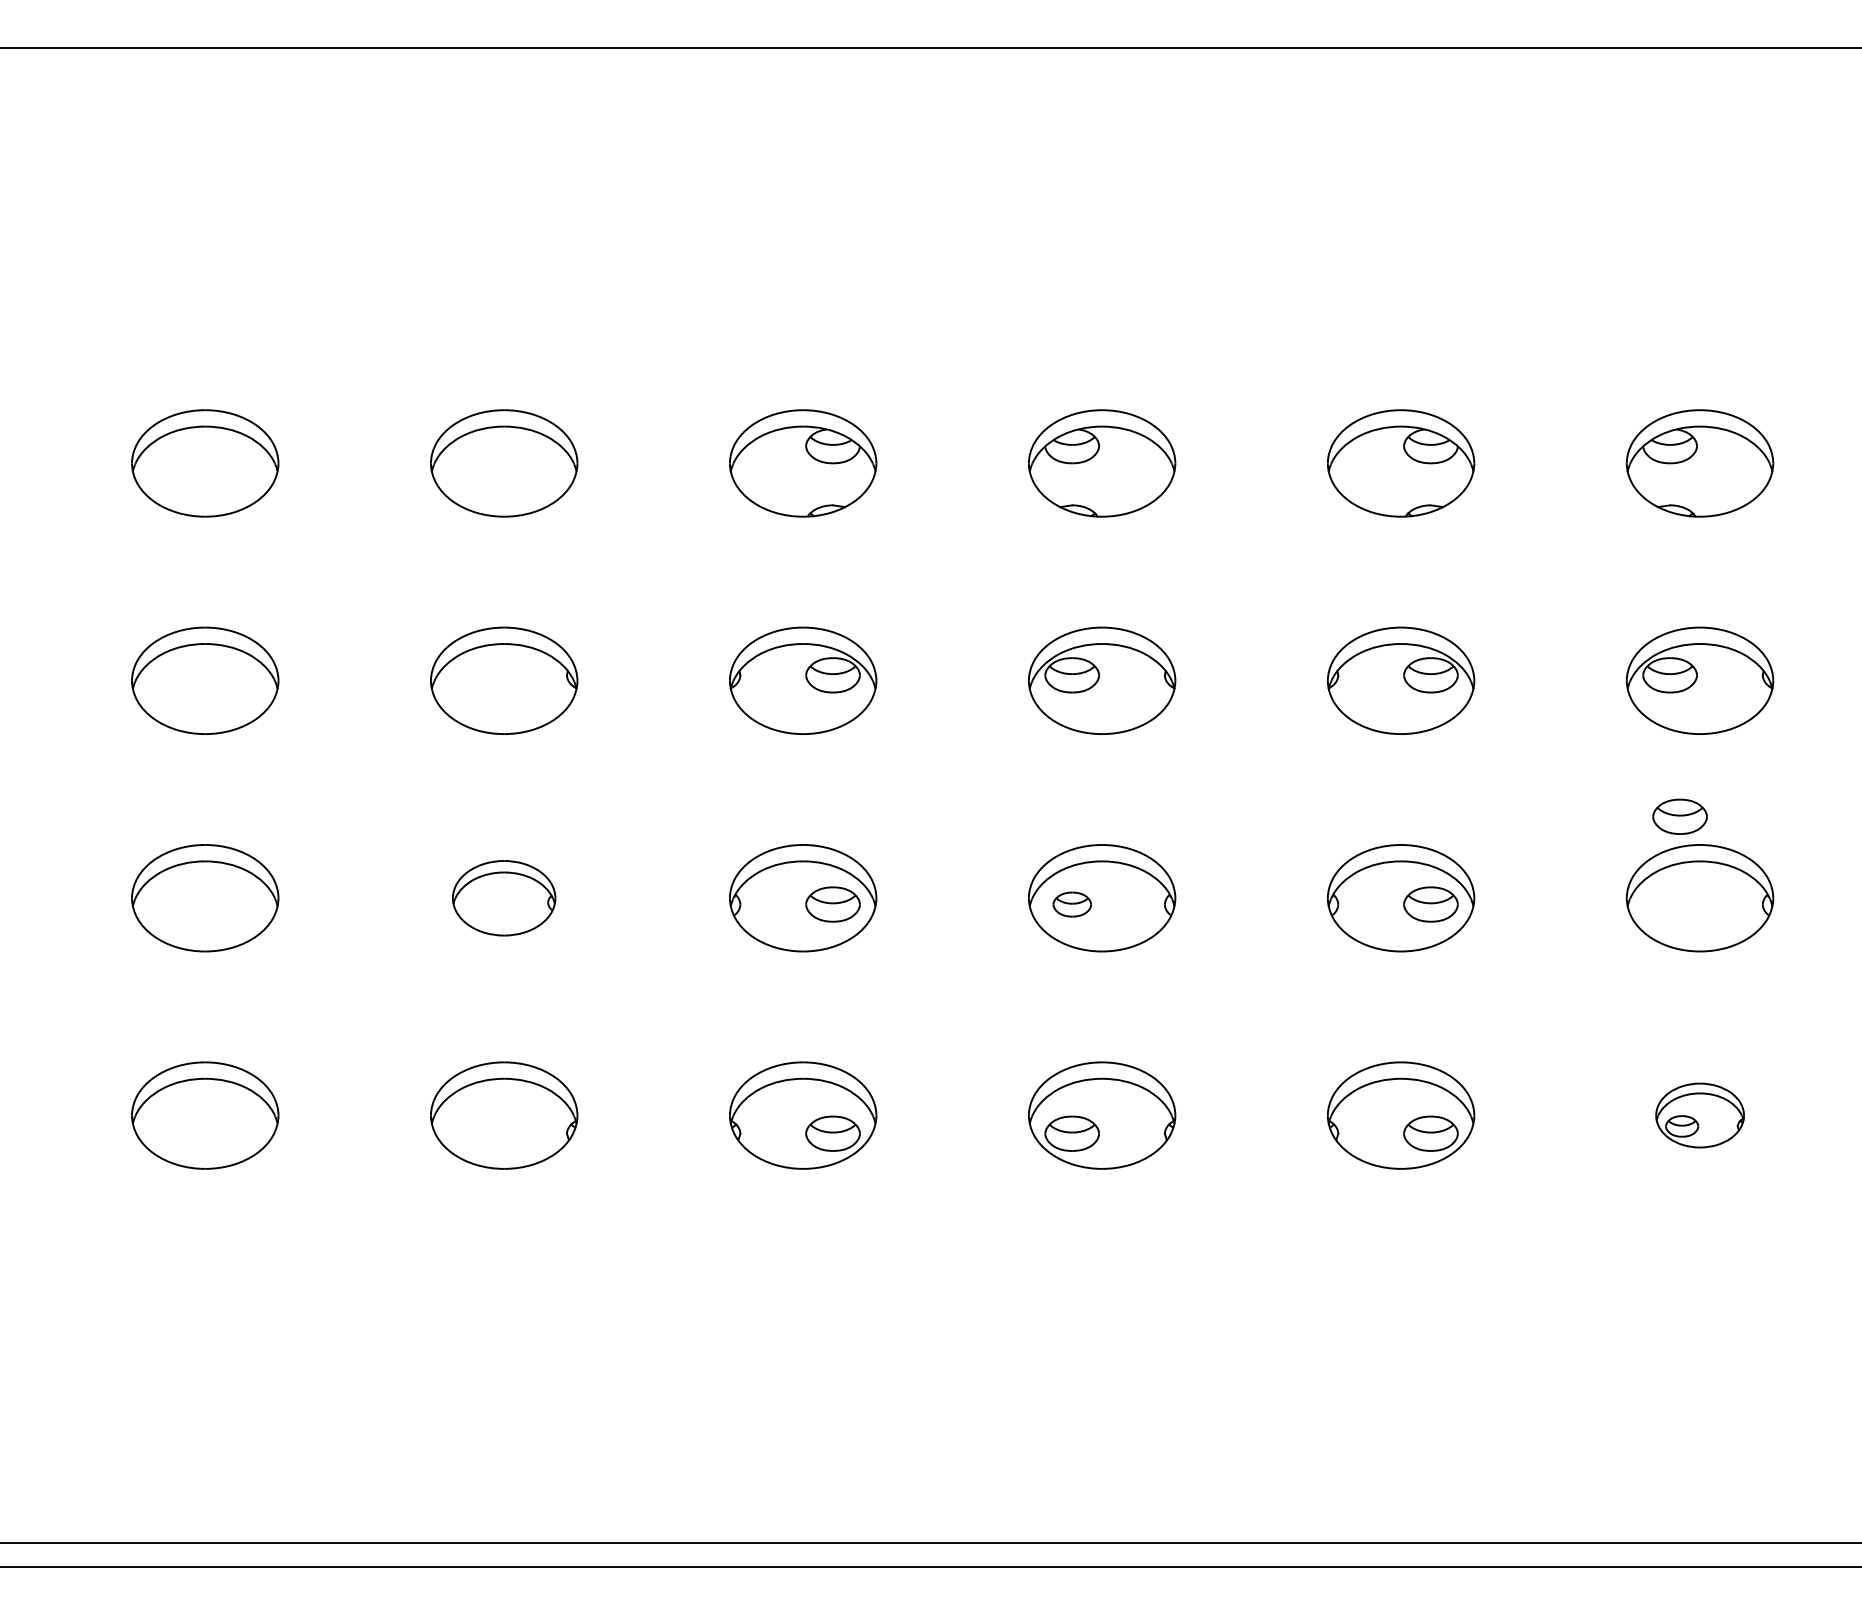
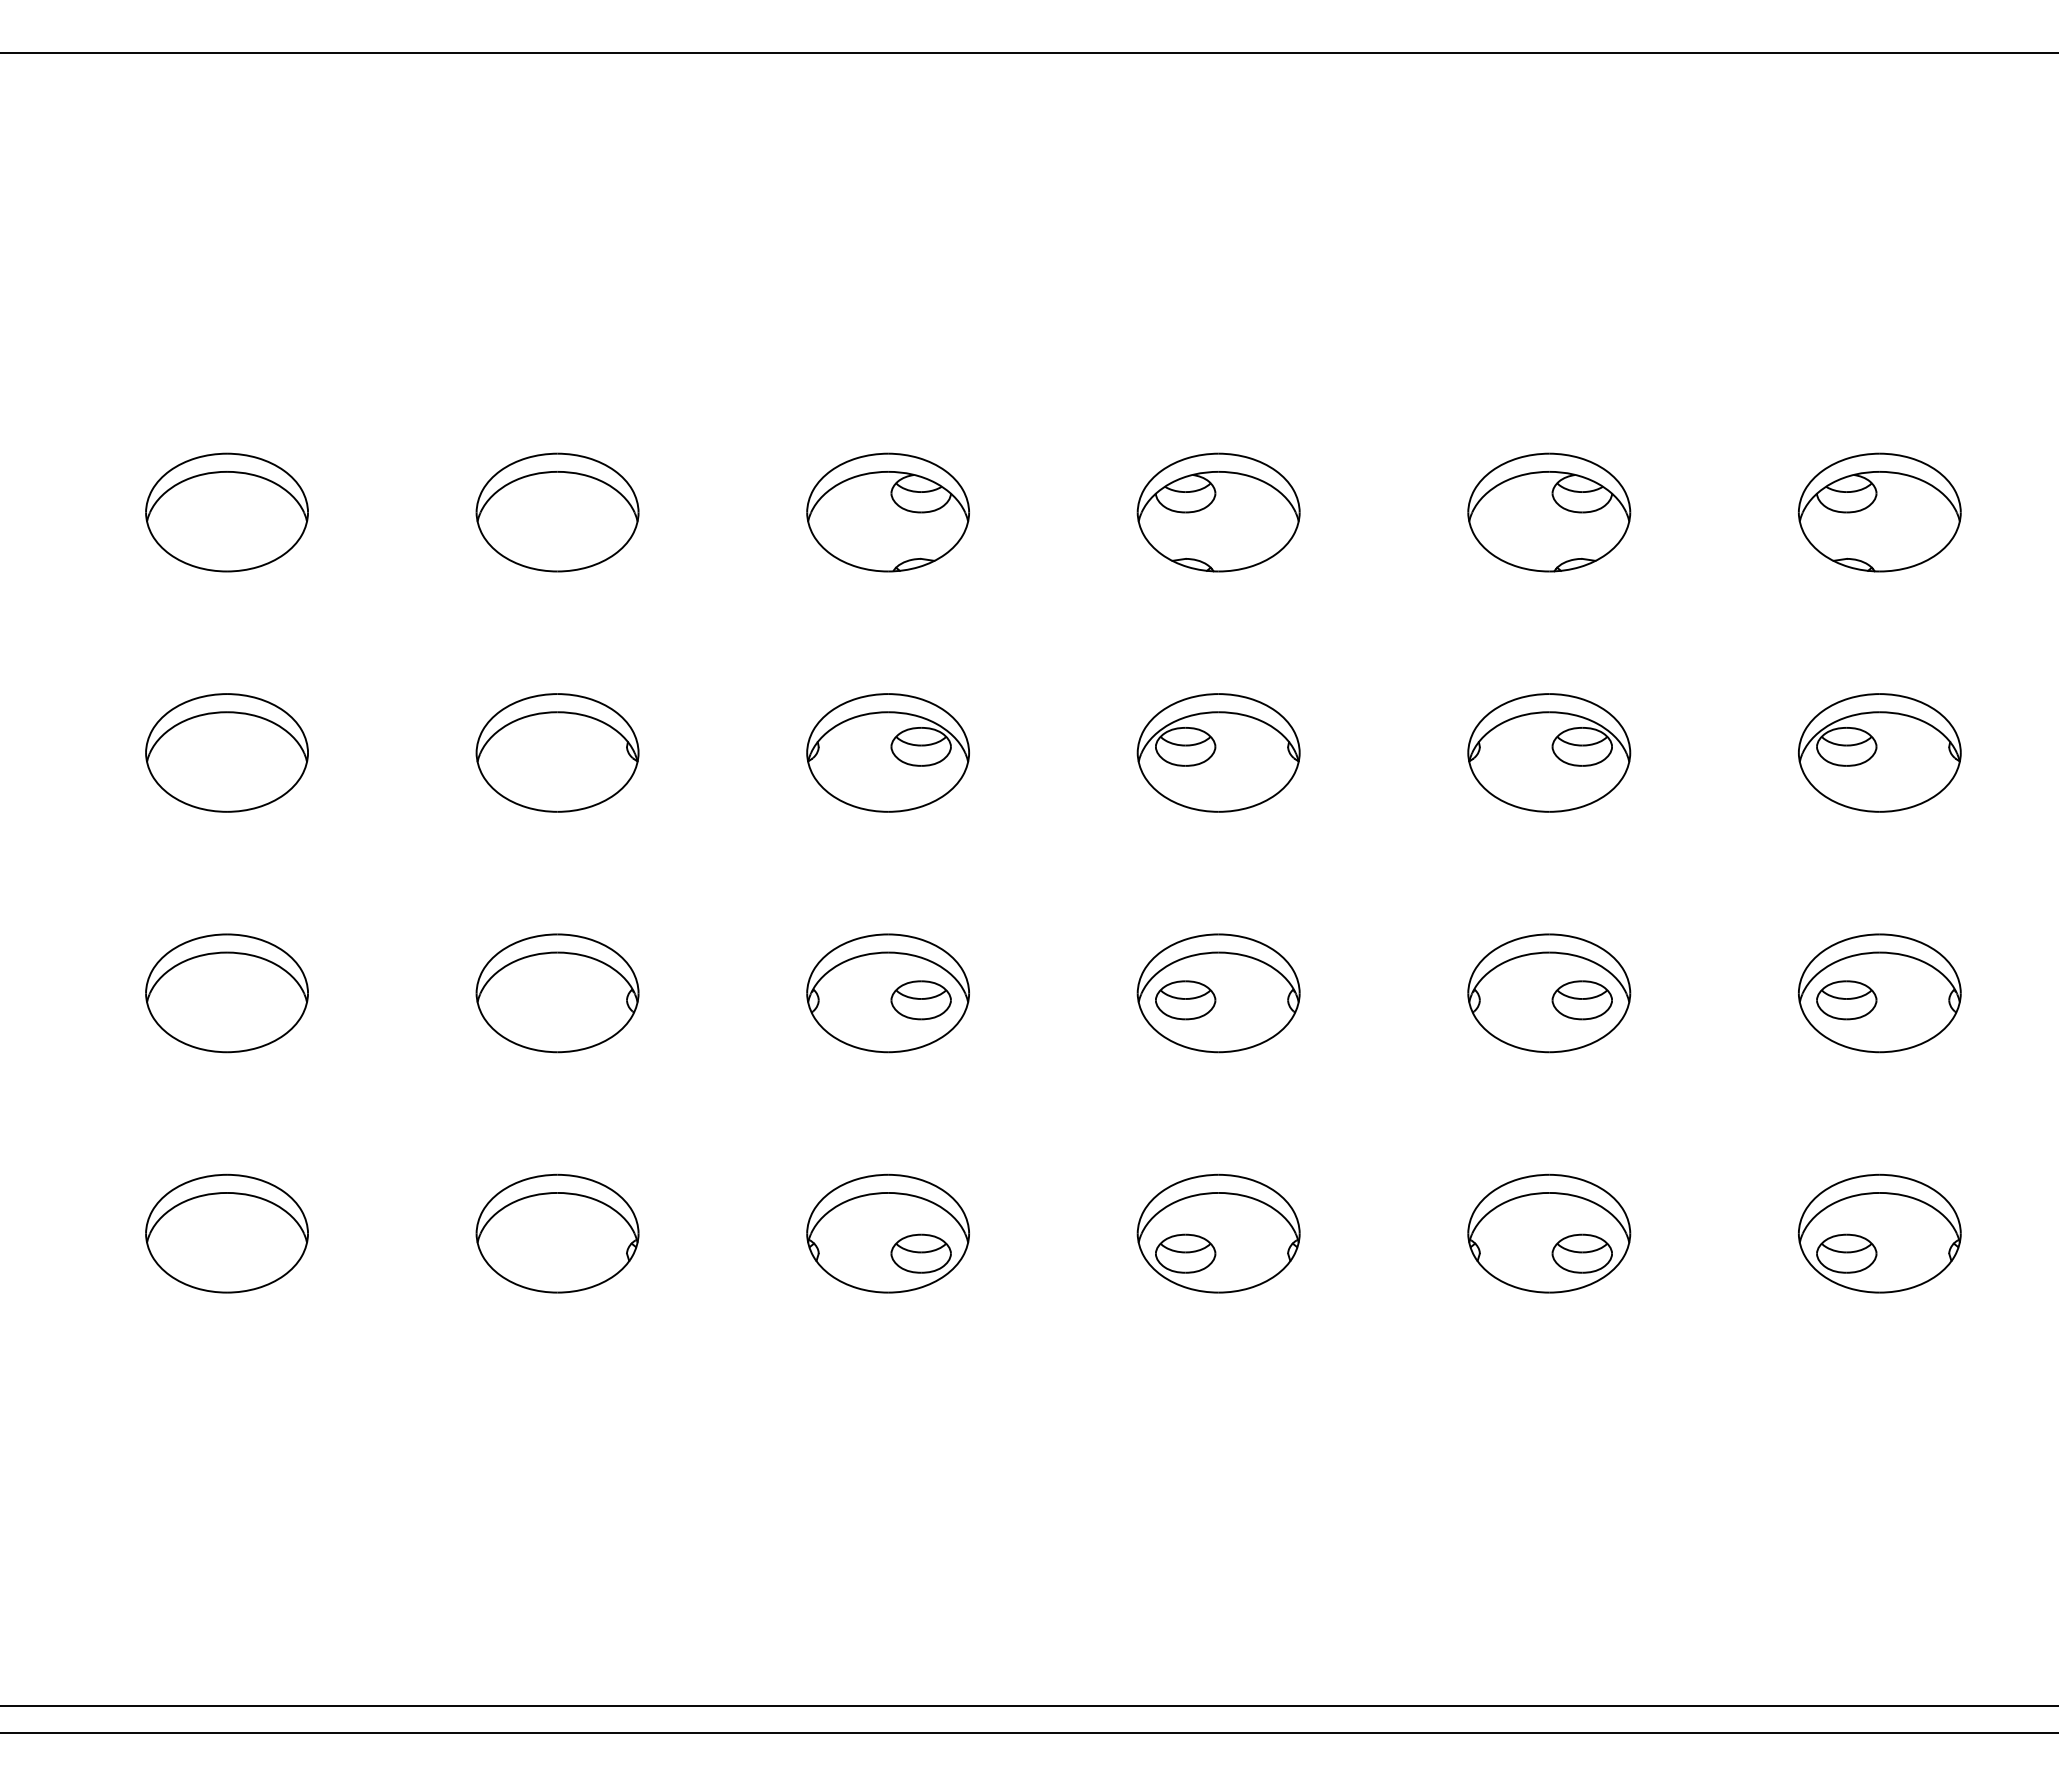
part: (1679, 816) -> (1846, 1000), moved
part: (504, 898) -> (557, 993), size x1.43
part: (1072, 904) -> (1185, 1000), size x1.43
part: (1699, 1115) -> (1879, 1233), size x1.67

